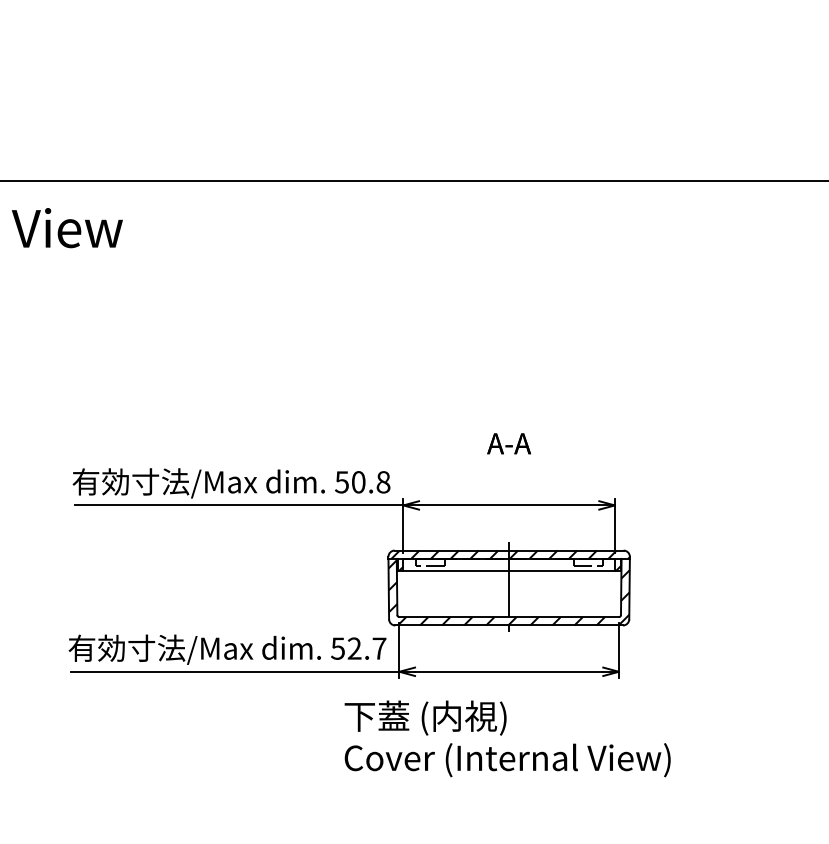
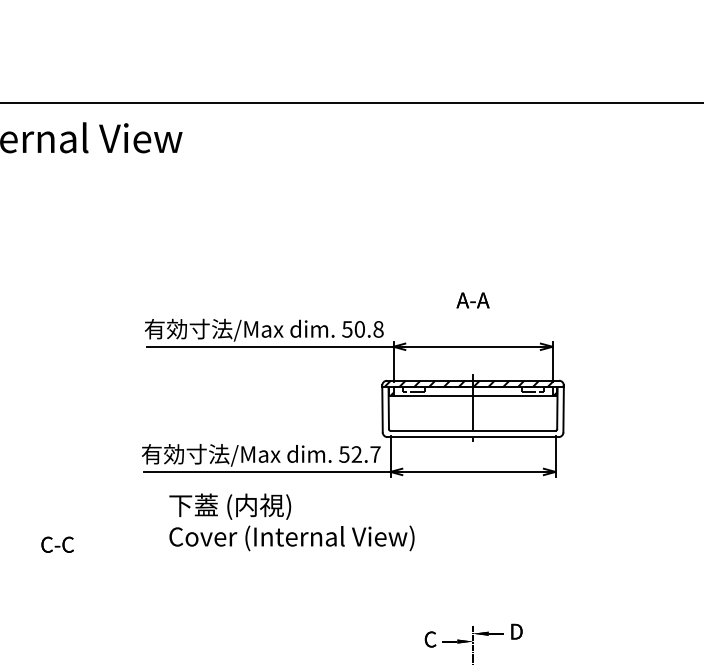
hatch: (508, 592) -> (472, 412), removed
text: (507, 739) -> (291, 522), moved

